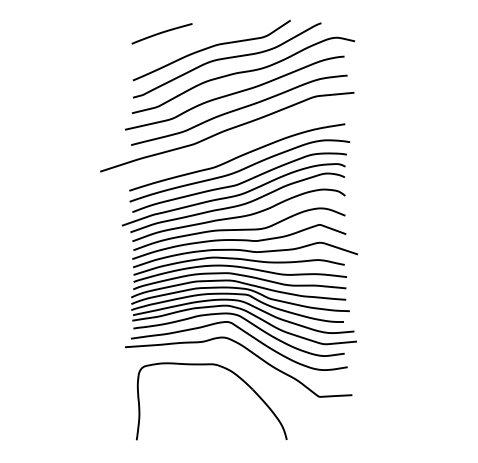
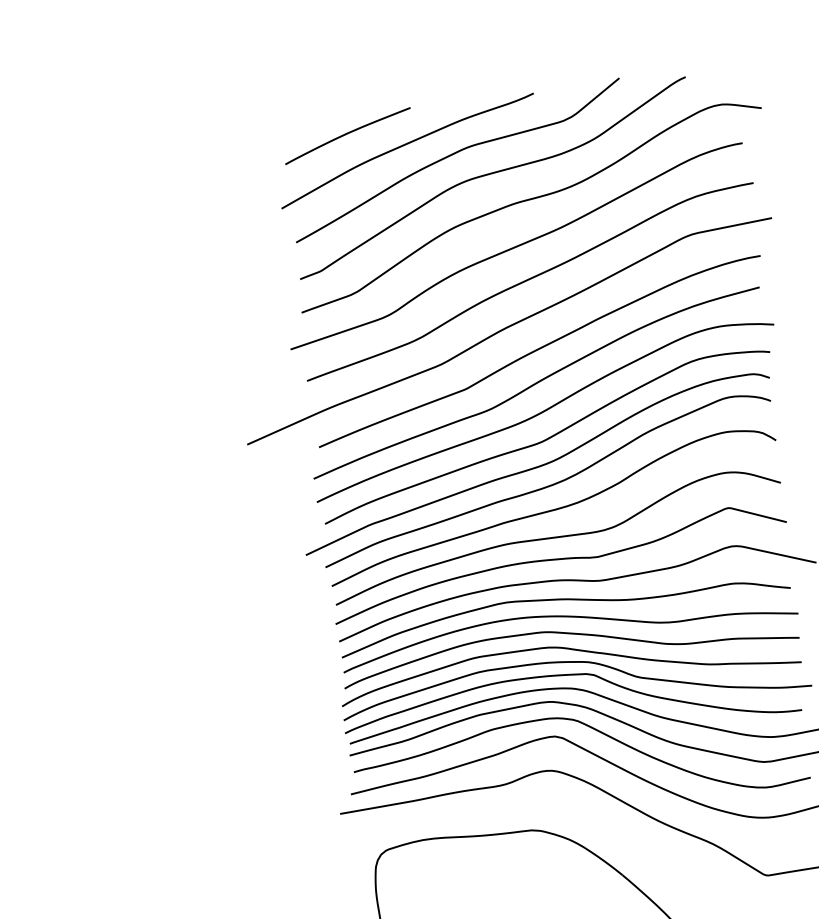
curve: (188, 41) -> (405, 146), added
curve: (240, 142) -> (540, 350), added

